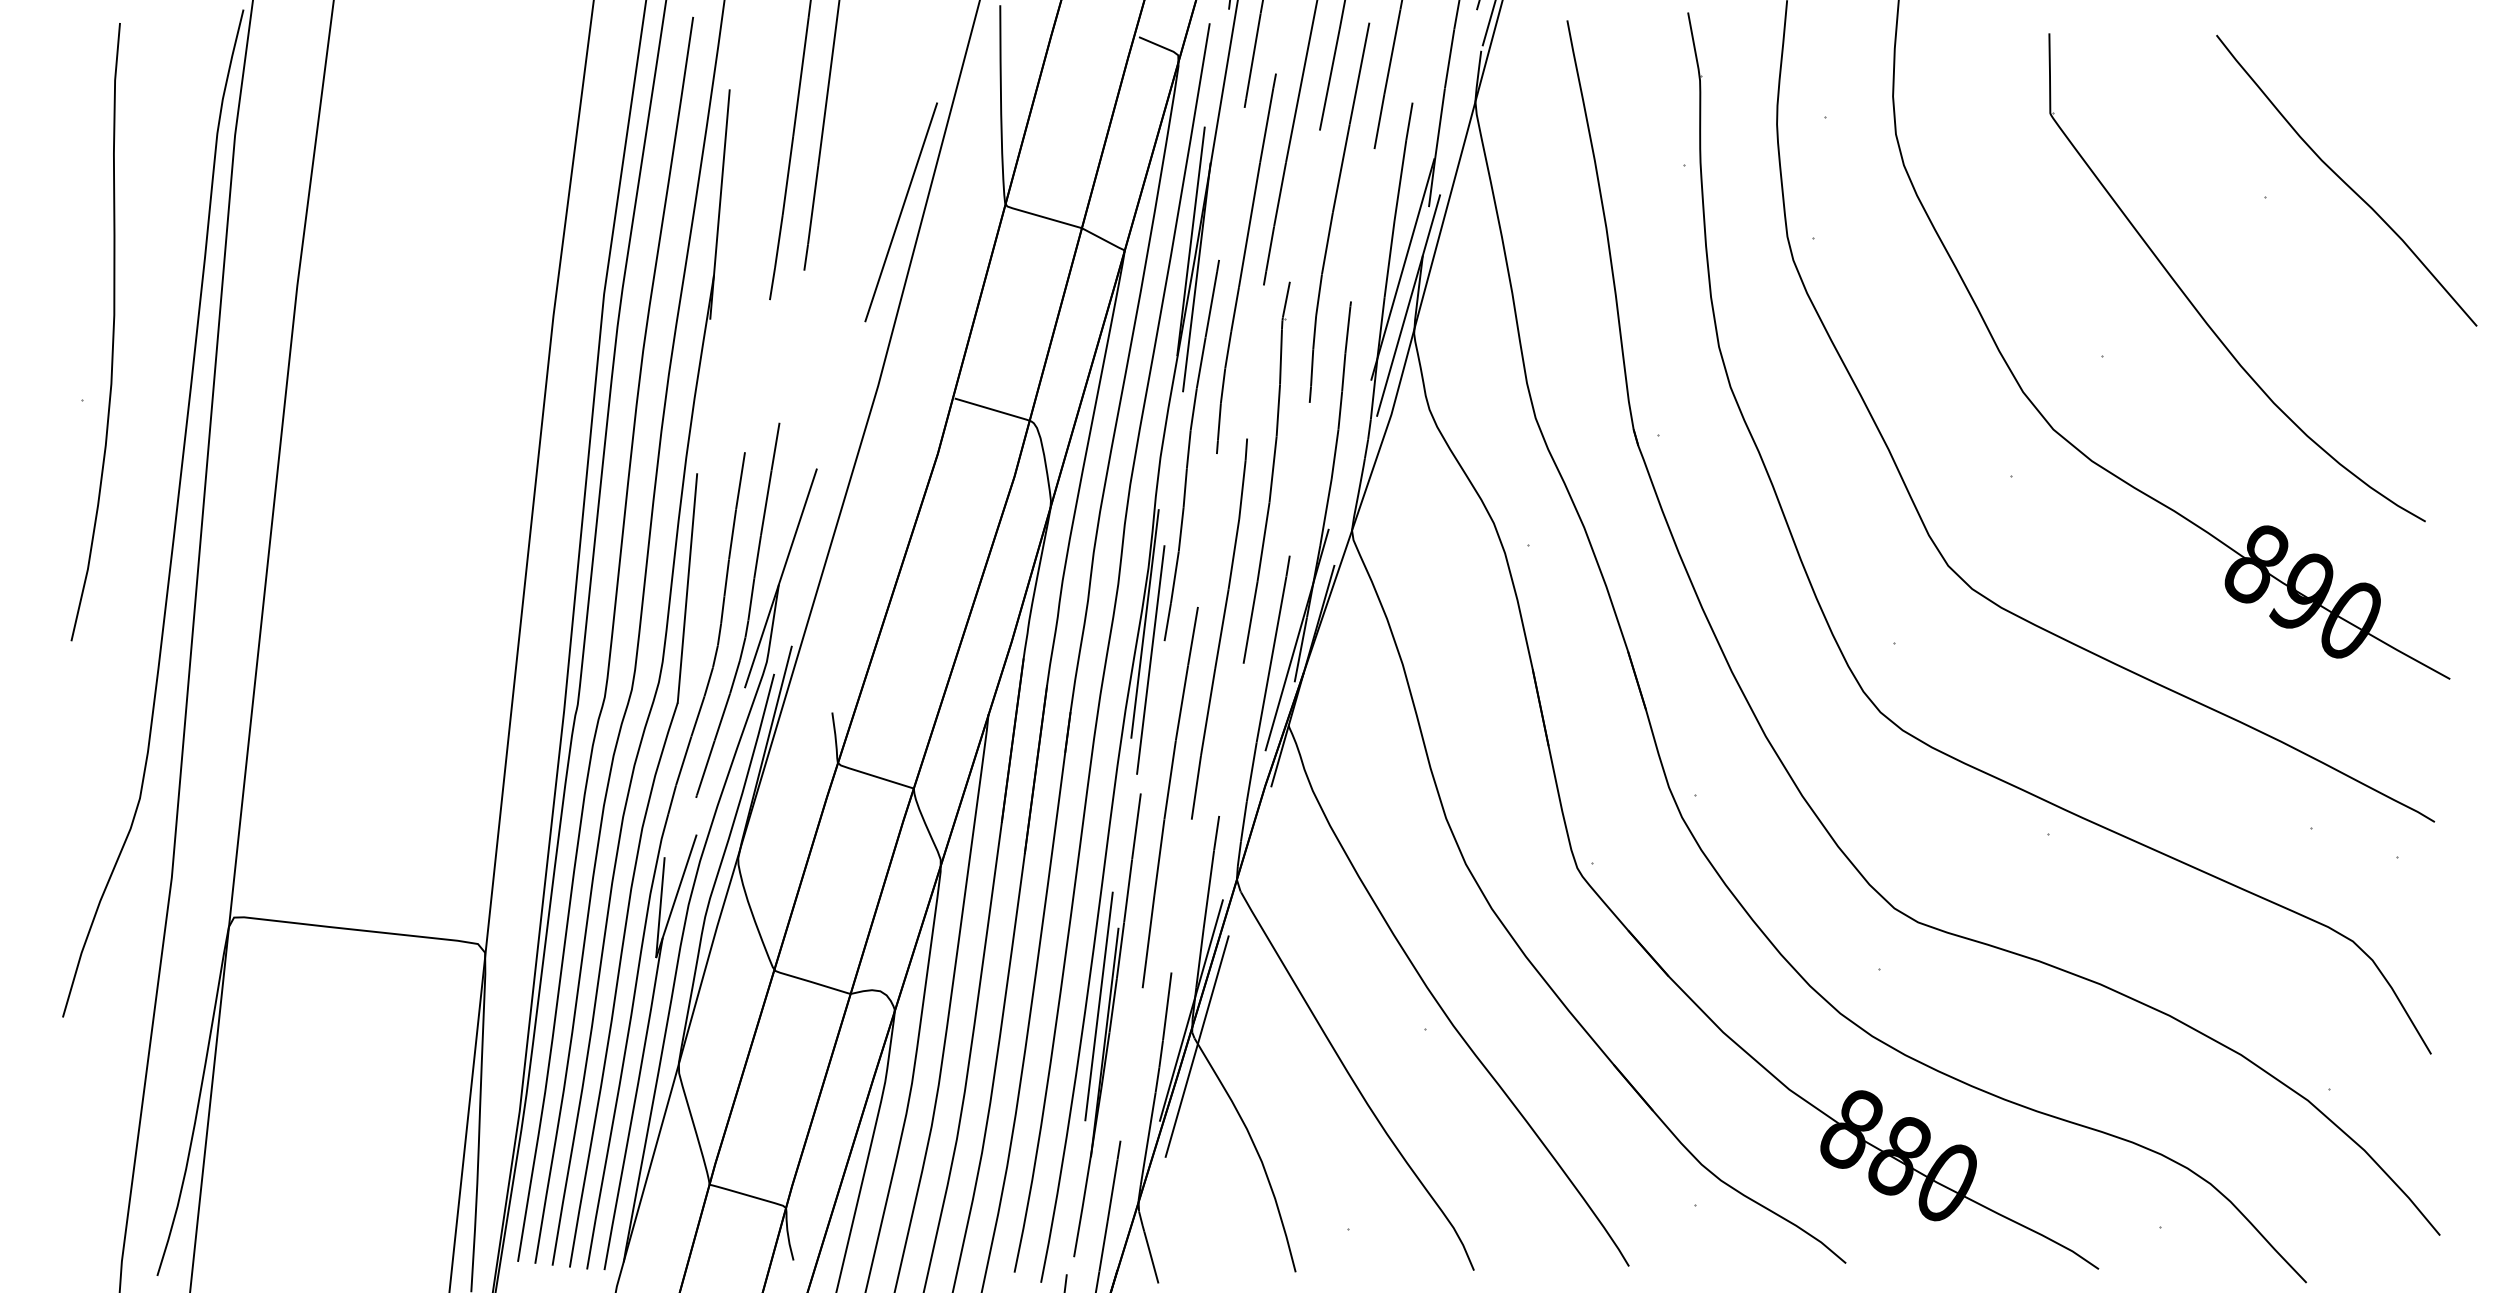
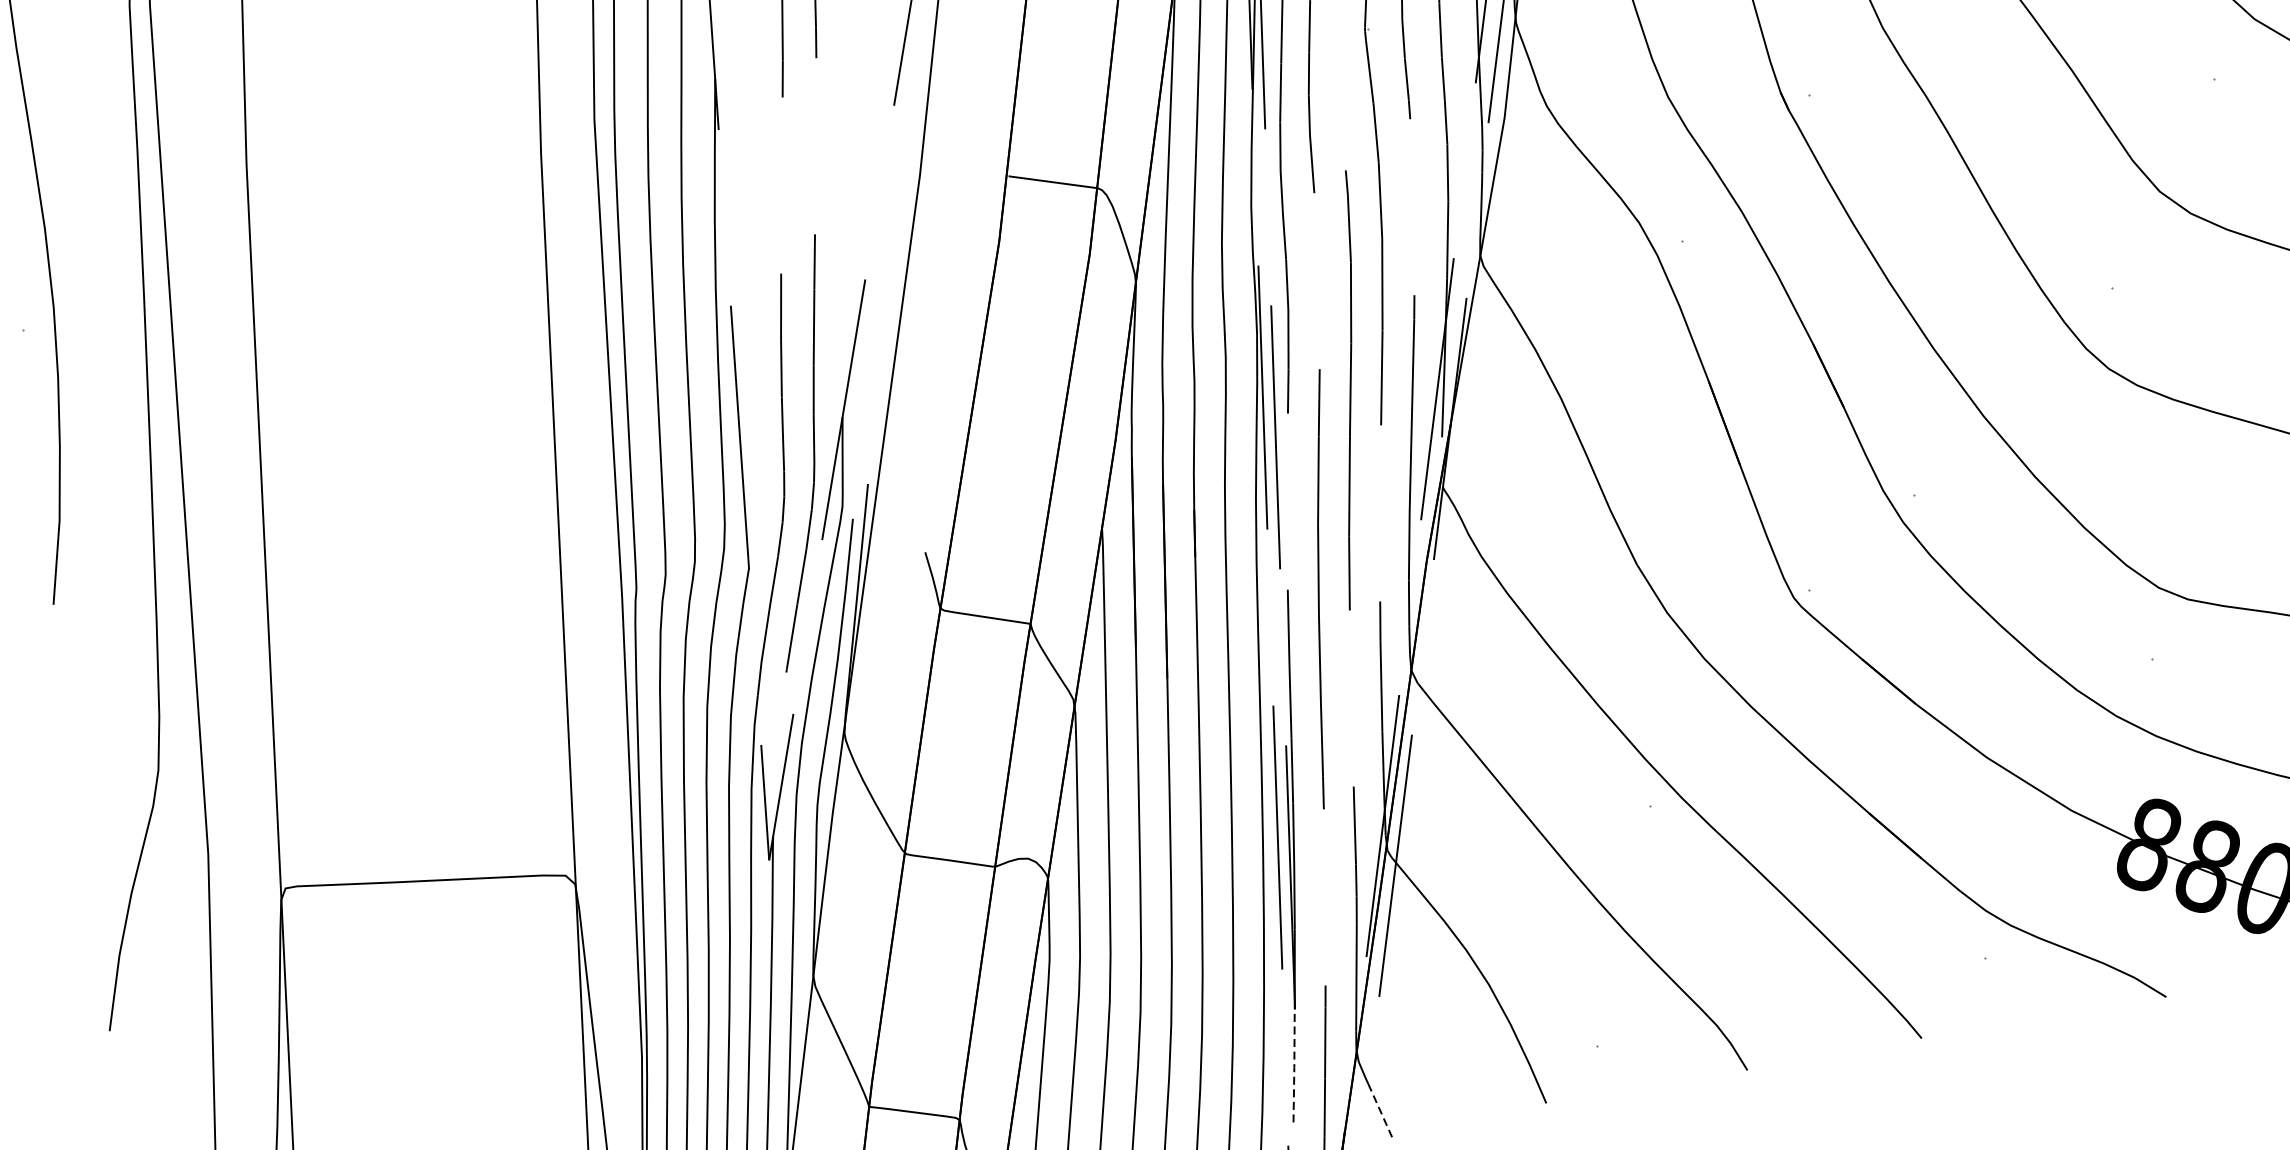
line: (1083, 1204) -> (1294, 1063), solid -> dashed
line: (1151, 1256) -> (1380, 1110), solid -> dashed

